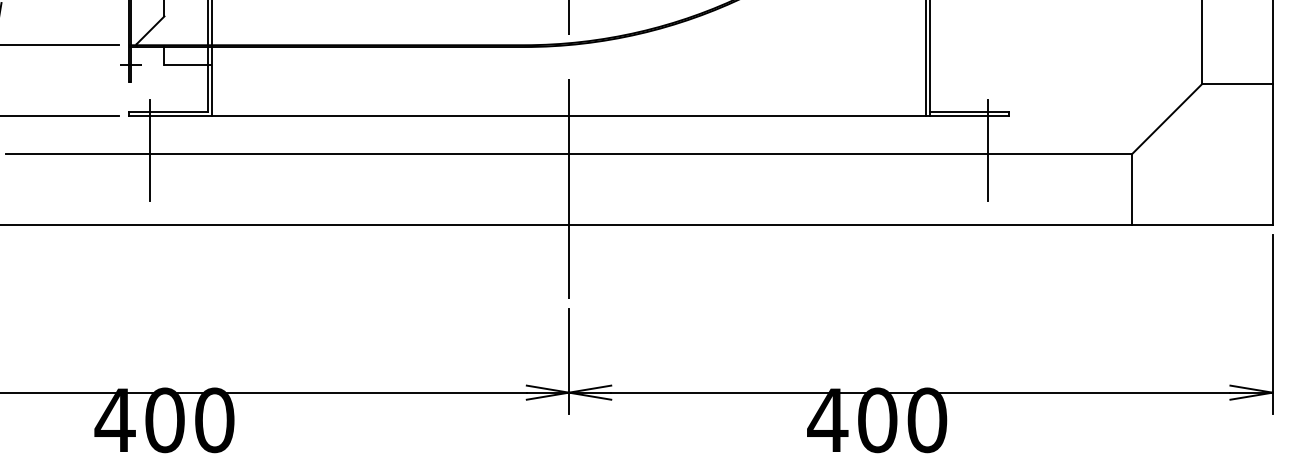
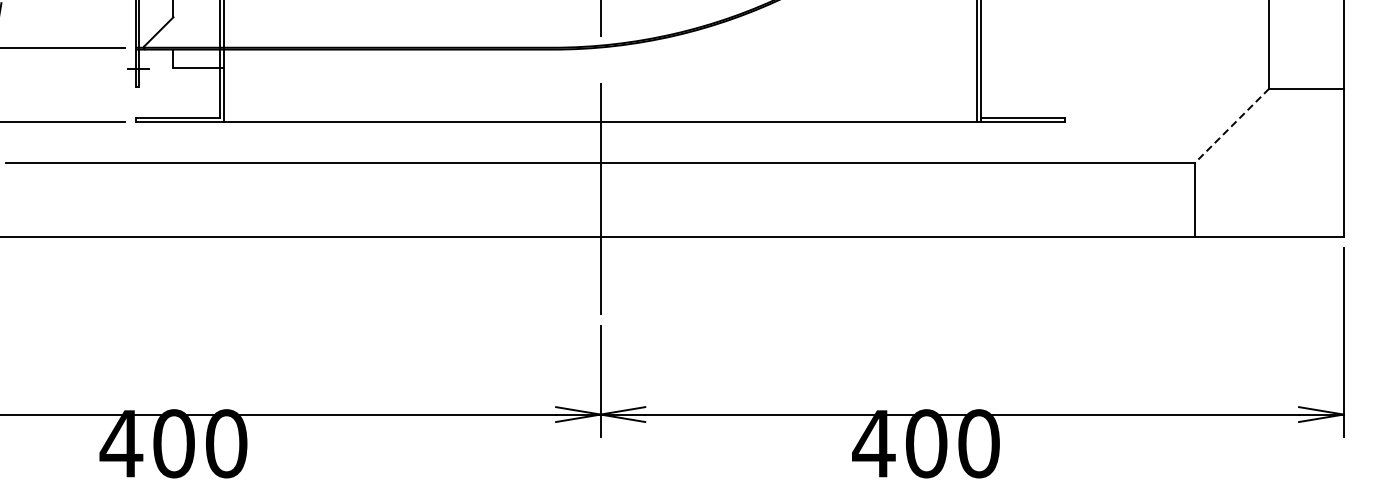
line: (1167, 119) -> (1232, 126), solid -> dashed
line: (150, 149) -> (158, 157), removed
line: (987, 149) -> (1042, 157), removed

